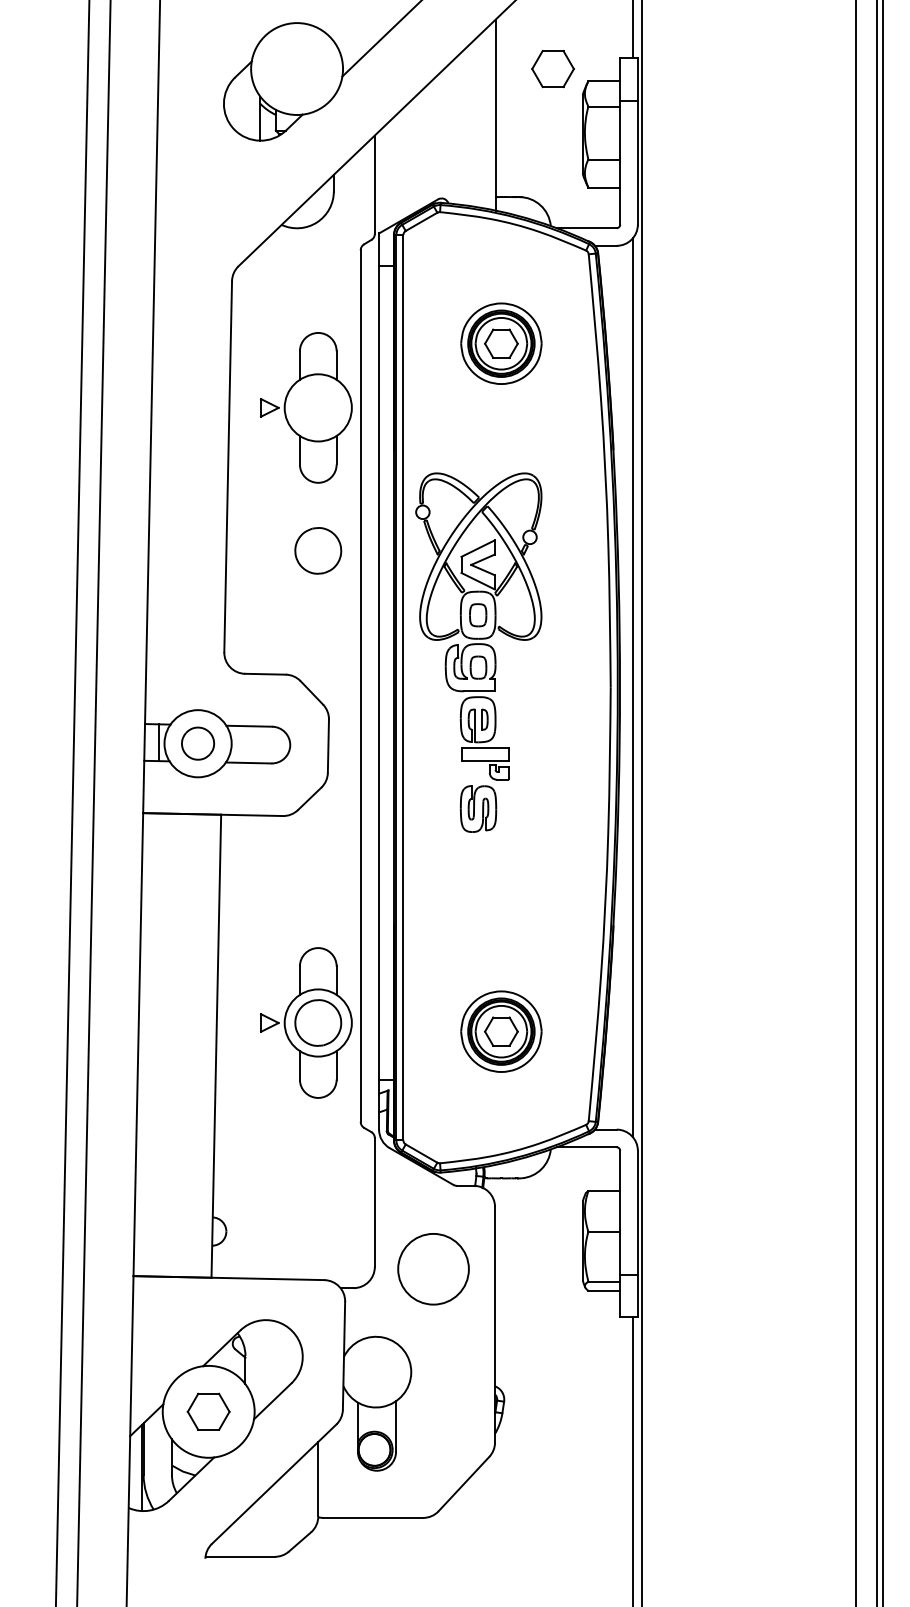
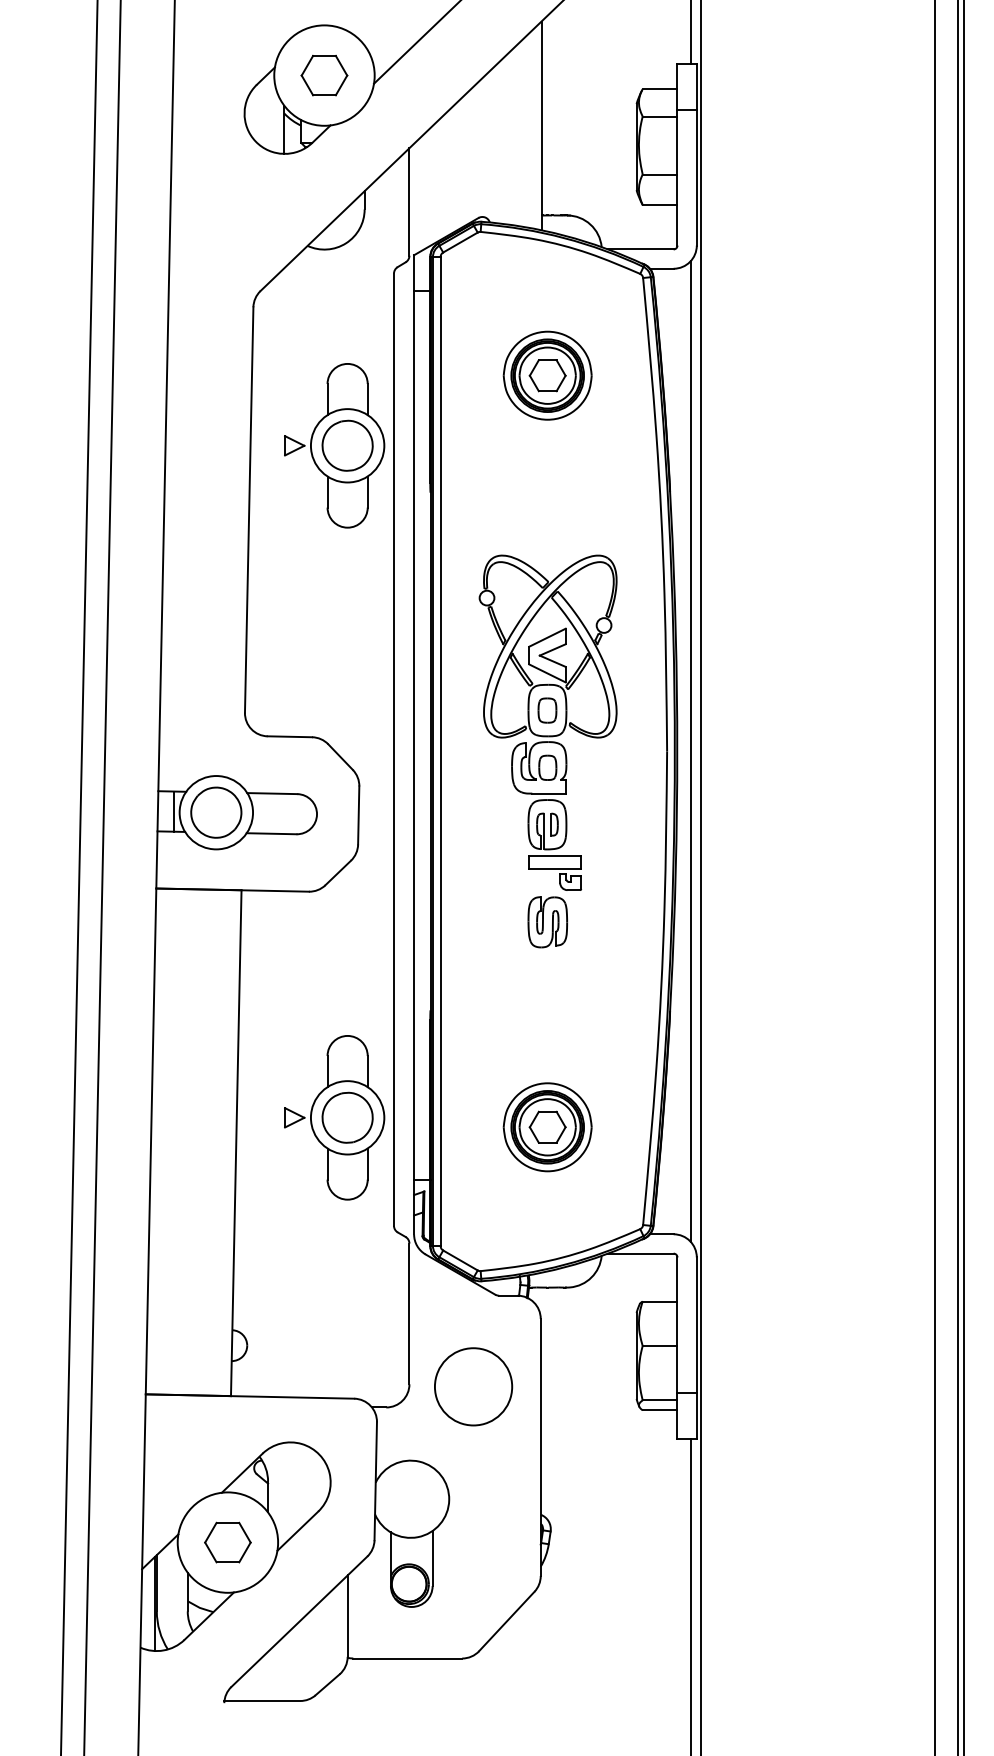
part: (552, 69) -> (323, 76), moved
part: (318, 550) -> (347, 445), moved
part: (478, 652) -> (547, 751), moved
part: (197, 743) -> (215, 812), size x1.43

